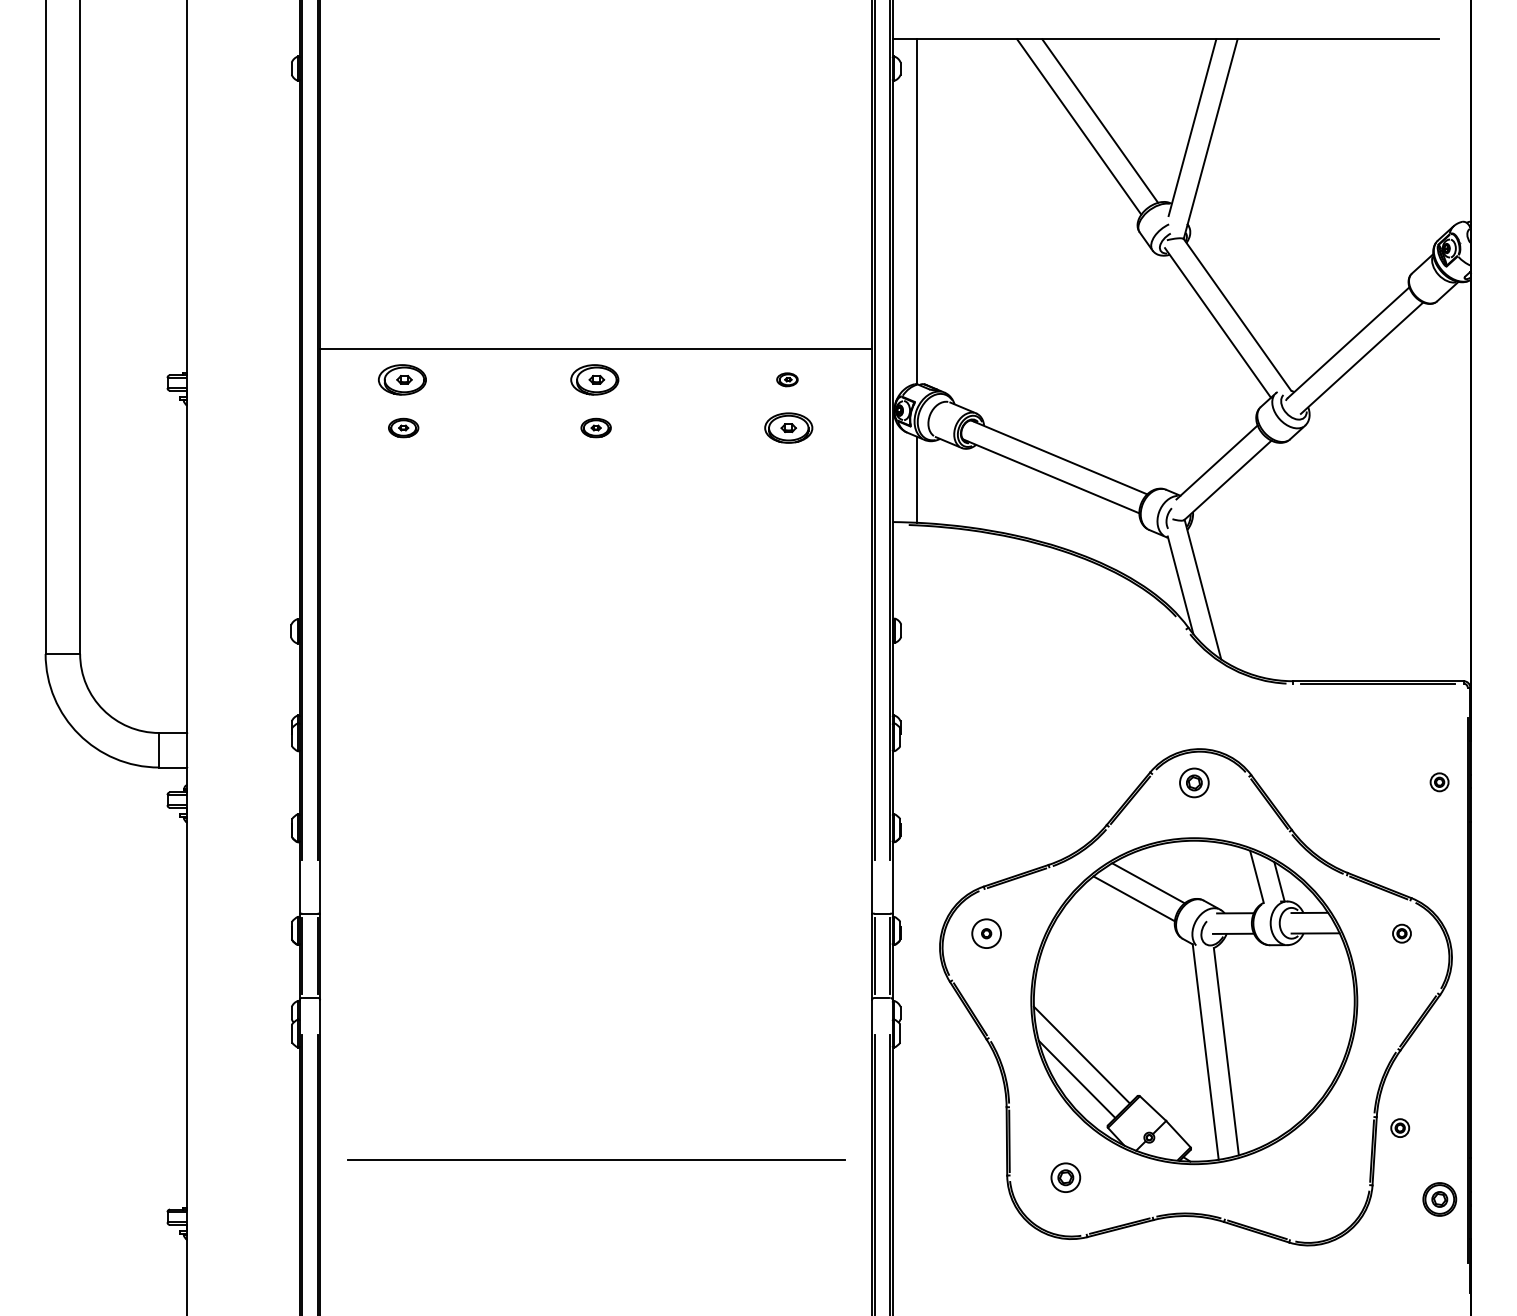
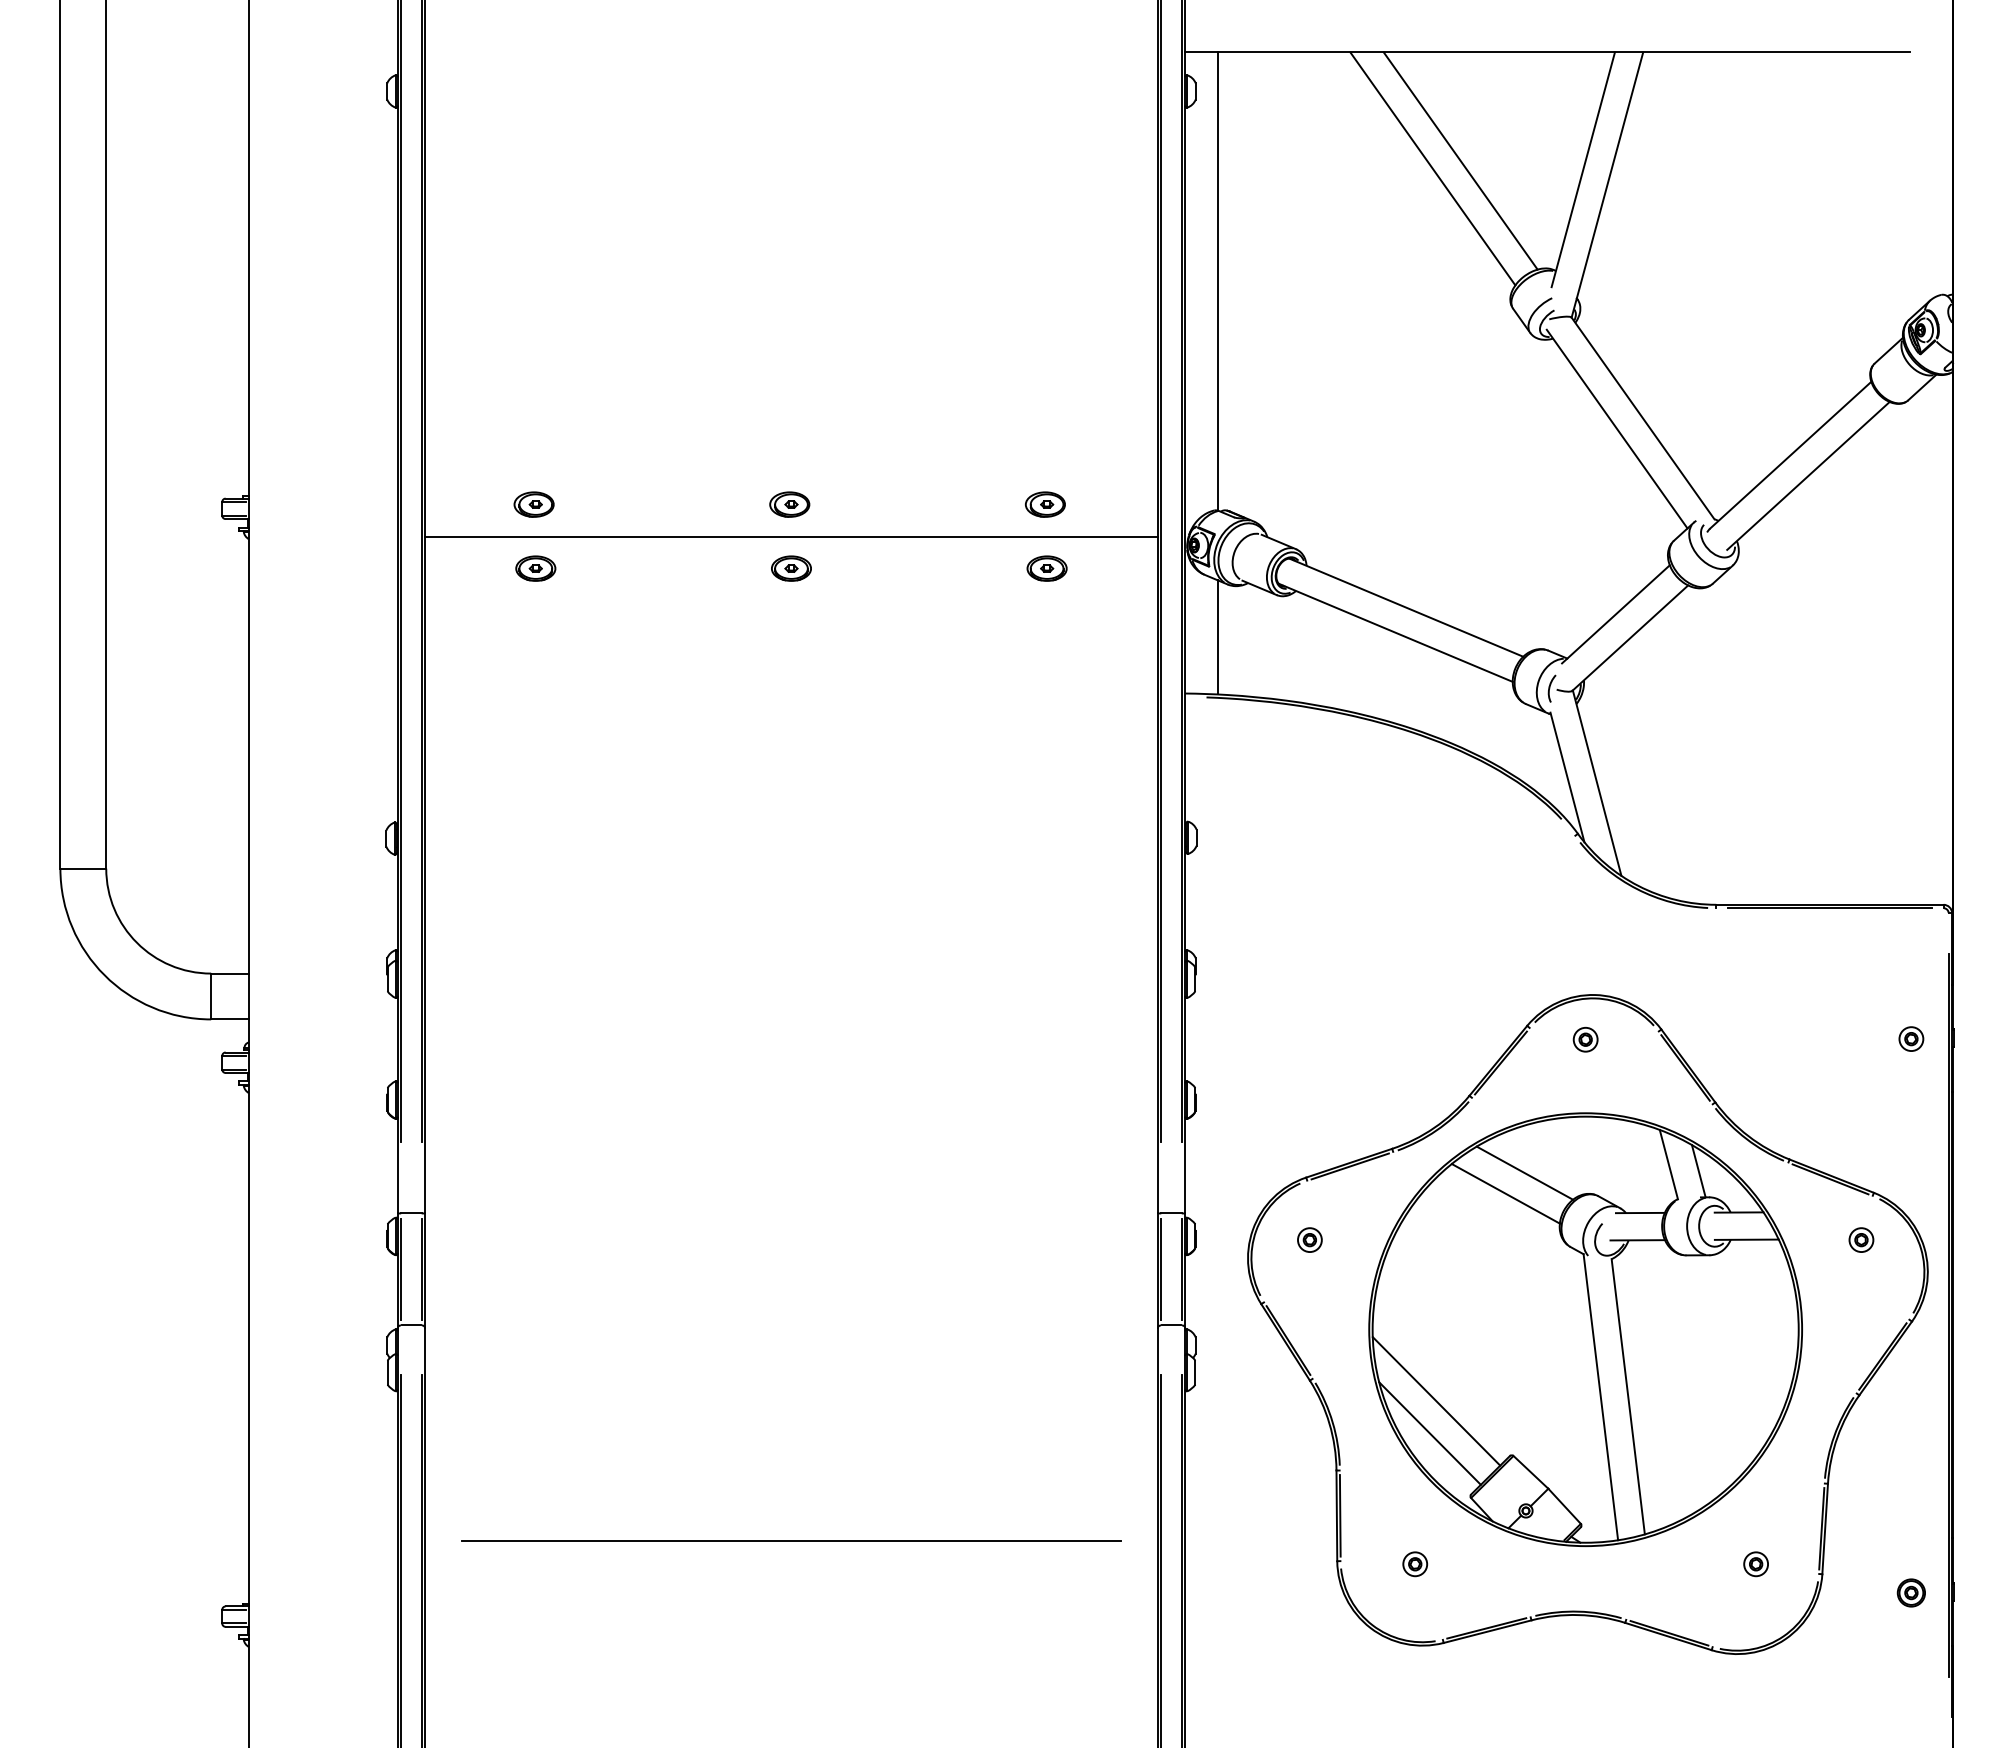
line: (596, 348) -> (791, 536), moved
part: (401, 379) -> (533, 504), size x0.62
part: (594, 379) -> (789, 504), size x0.62
part: (787, 379) -> (1045, 504), size x1.43
part: (788, 427) -> (1046, 568), size x0.62
part: (1194, 782) -> (1585, 1039), size x0.62
circle: (986, 934) -> (1309, 1240), size x0.62
part: (1399, 1128) -> (1755, 1564), moved
part: (1066, 1178) -> (1415, 1564), size x0.62
part: (1438, 1199) -> (1910, 1592), size x0.62

